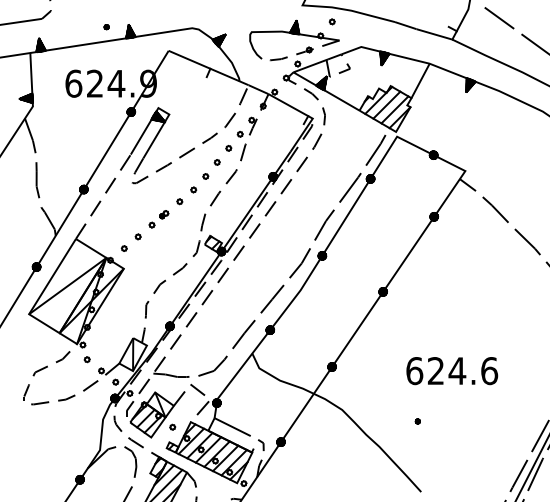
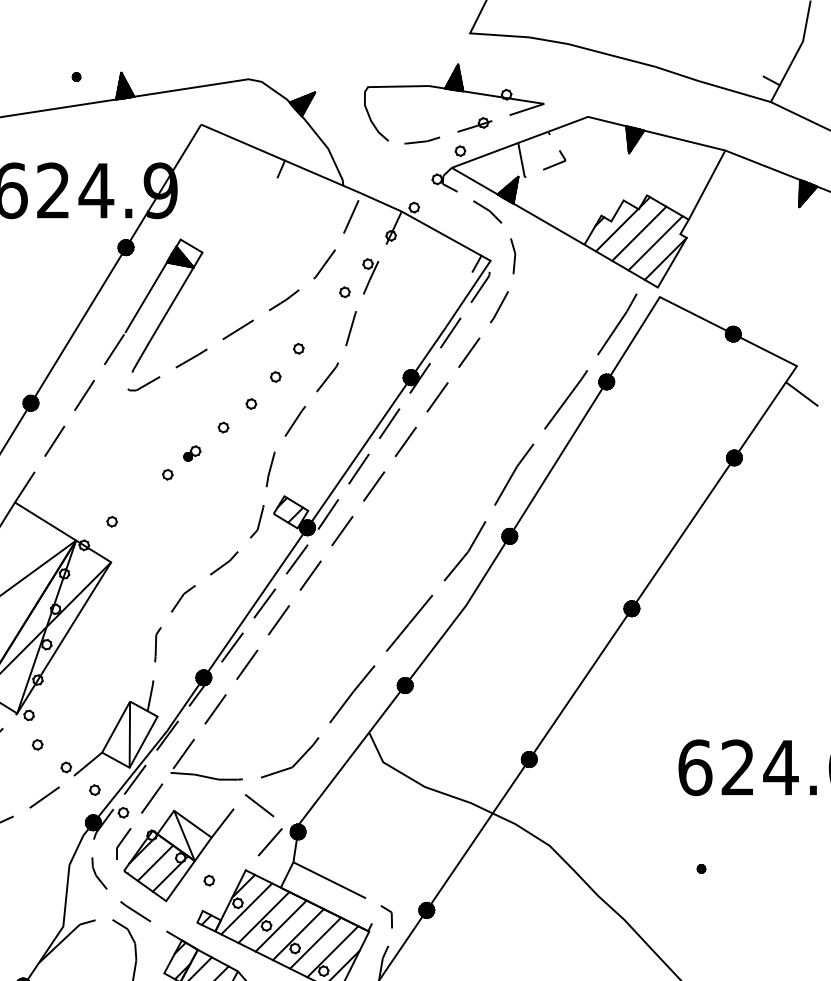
part: (331, 21) -> (528, 65), removed
part: (228, 148) -> (321, 320), removed
part: (137, 236) -> (138, 497), removed

